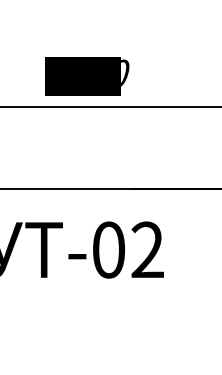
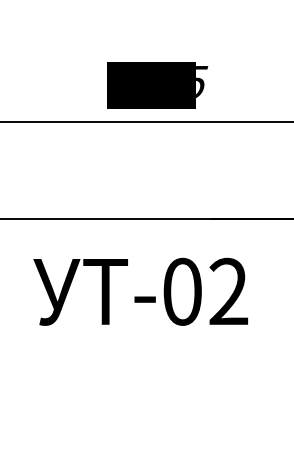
text: (125, 72) -> (202, 80), 3800 -> 5615

